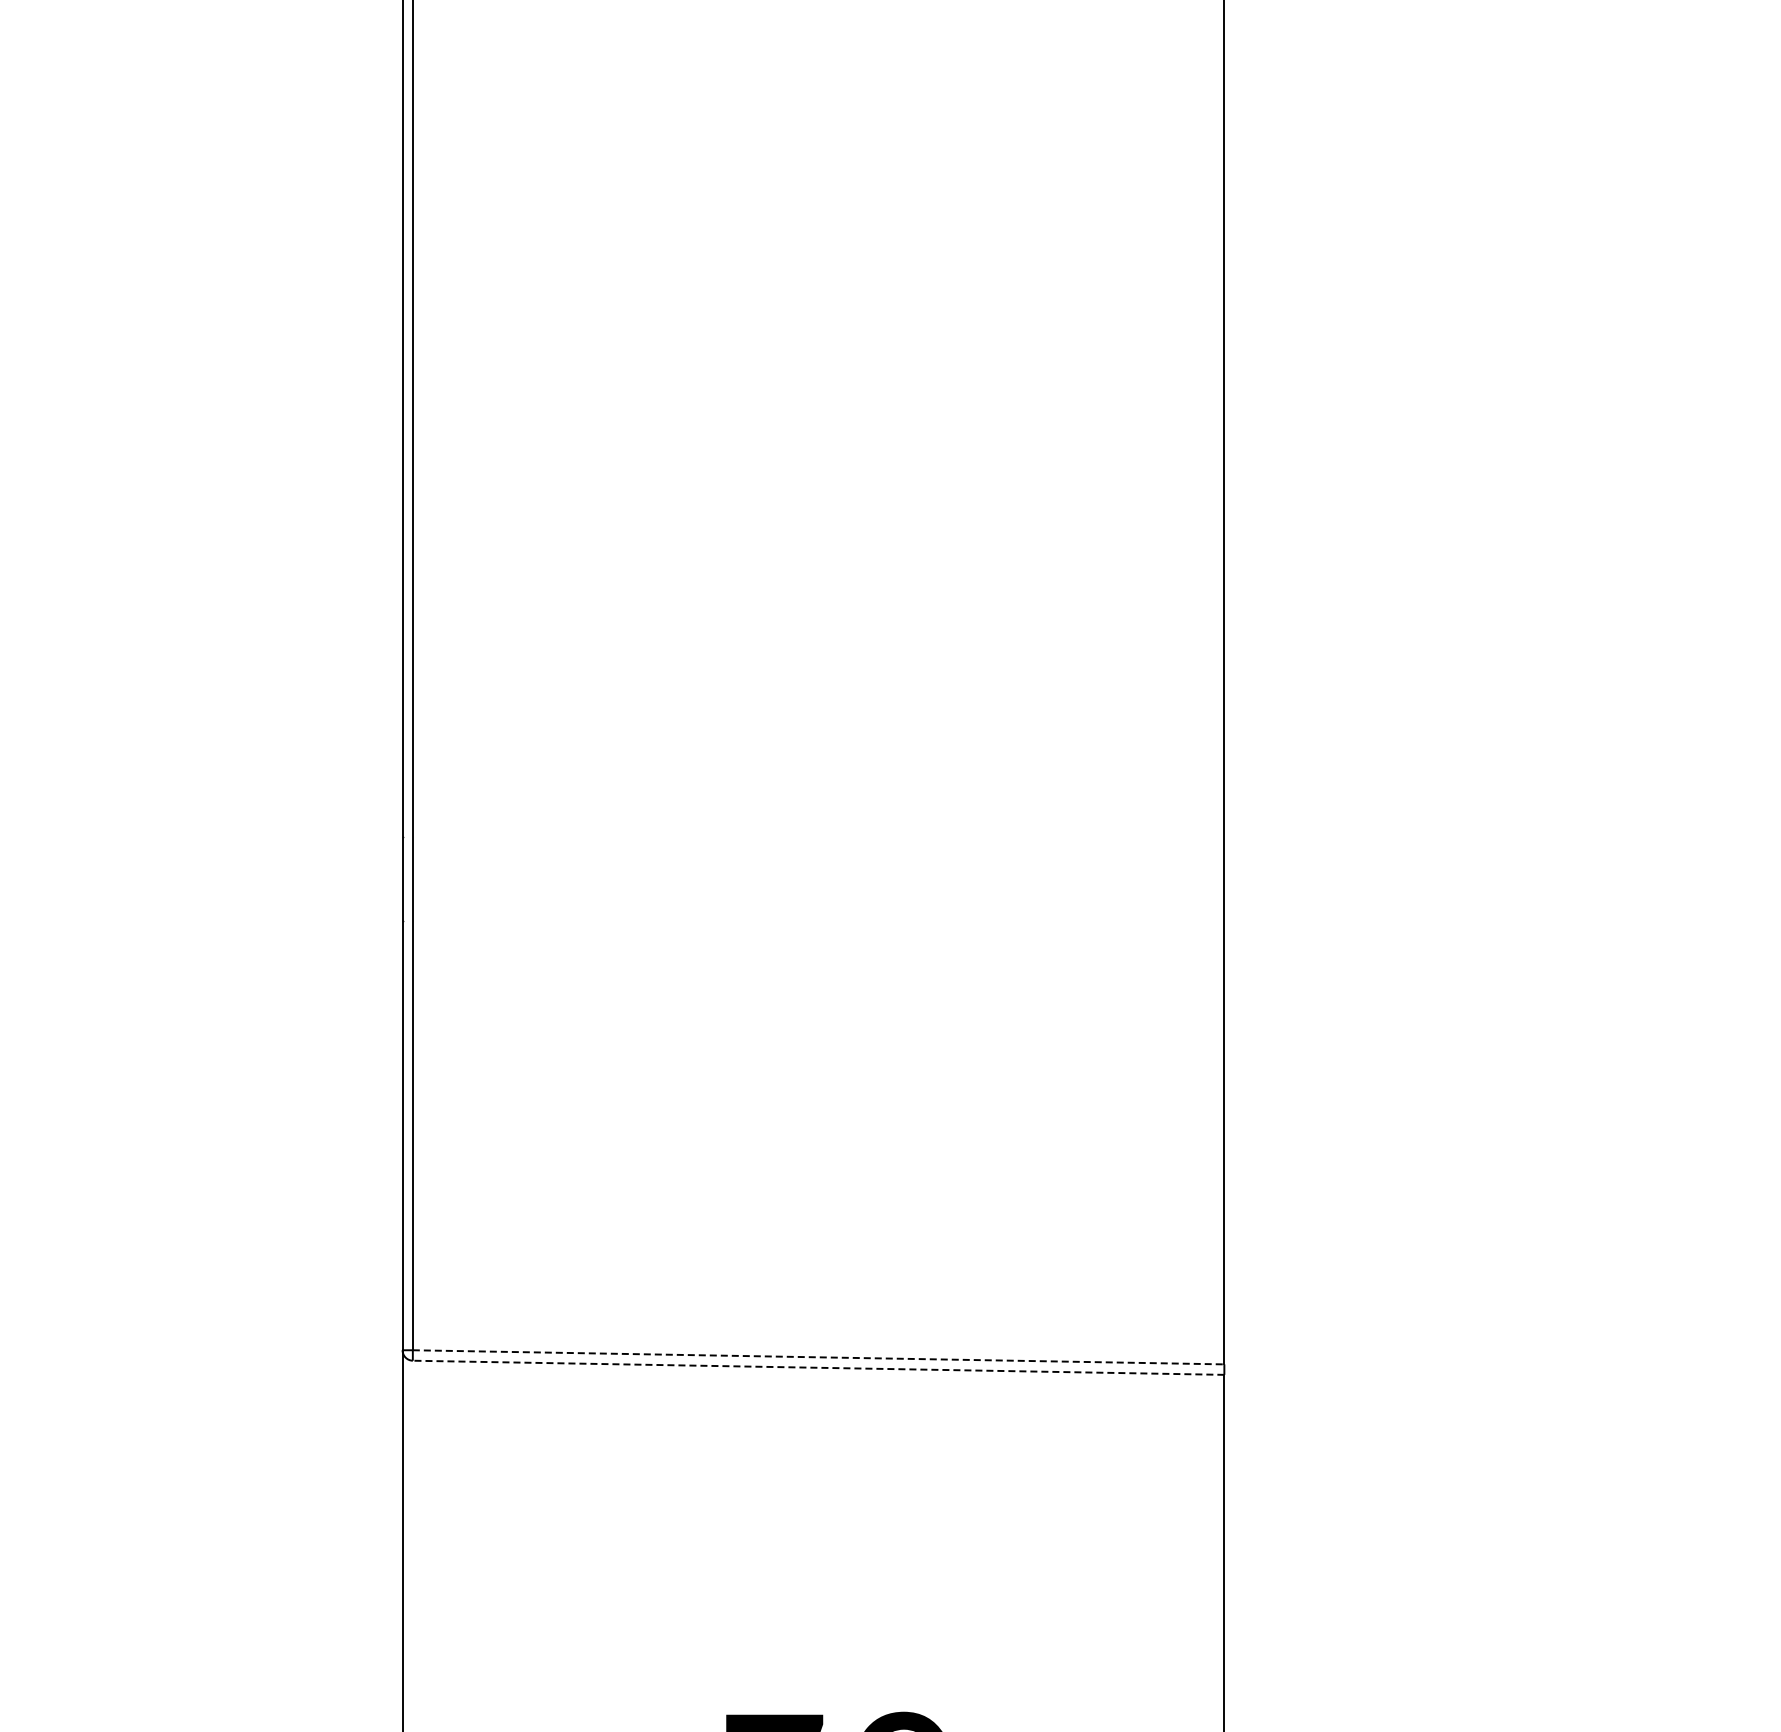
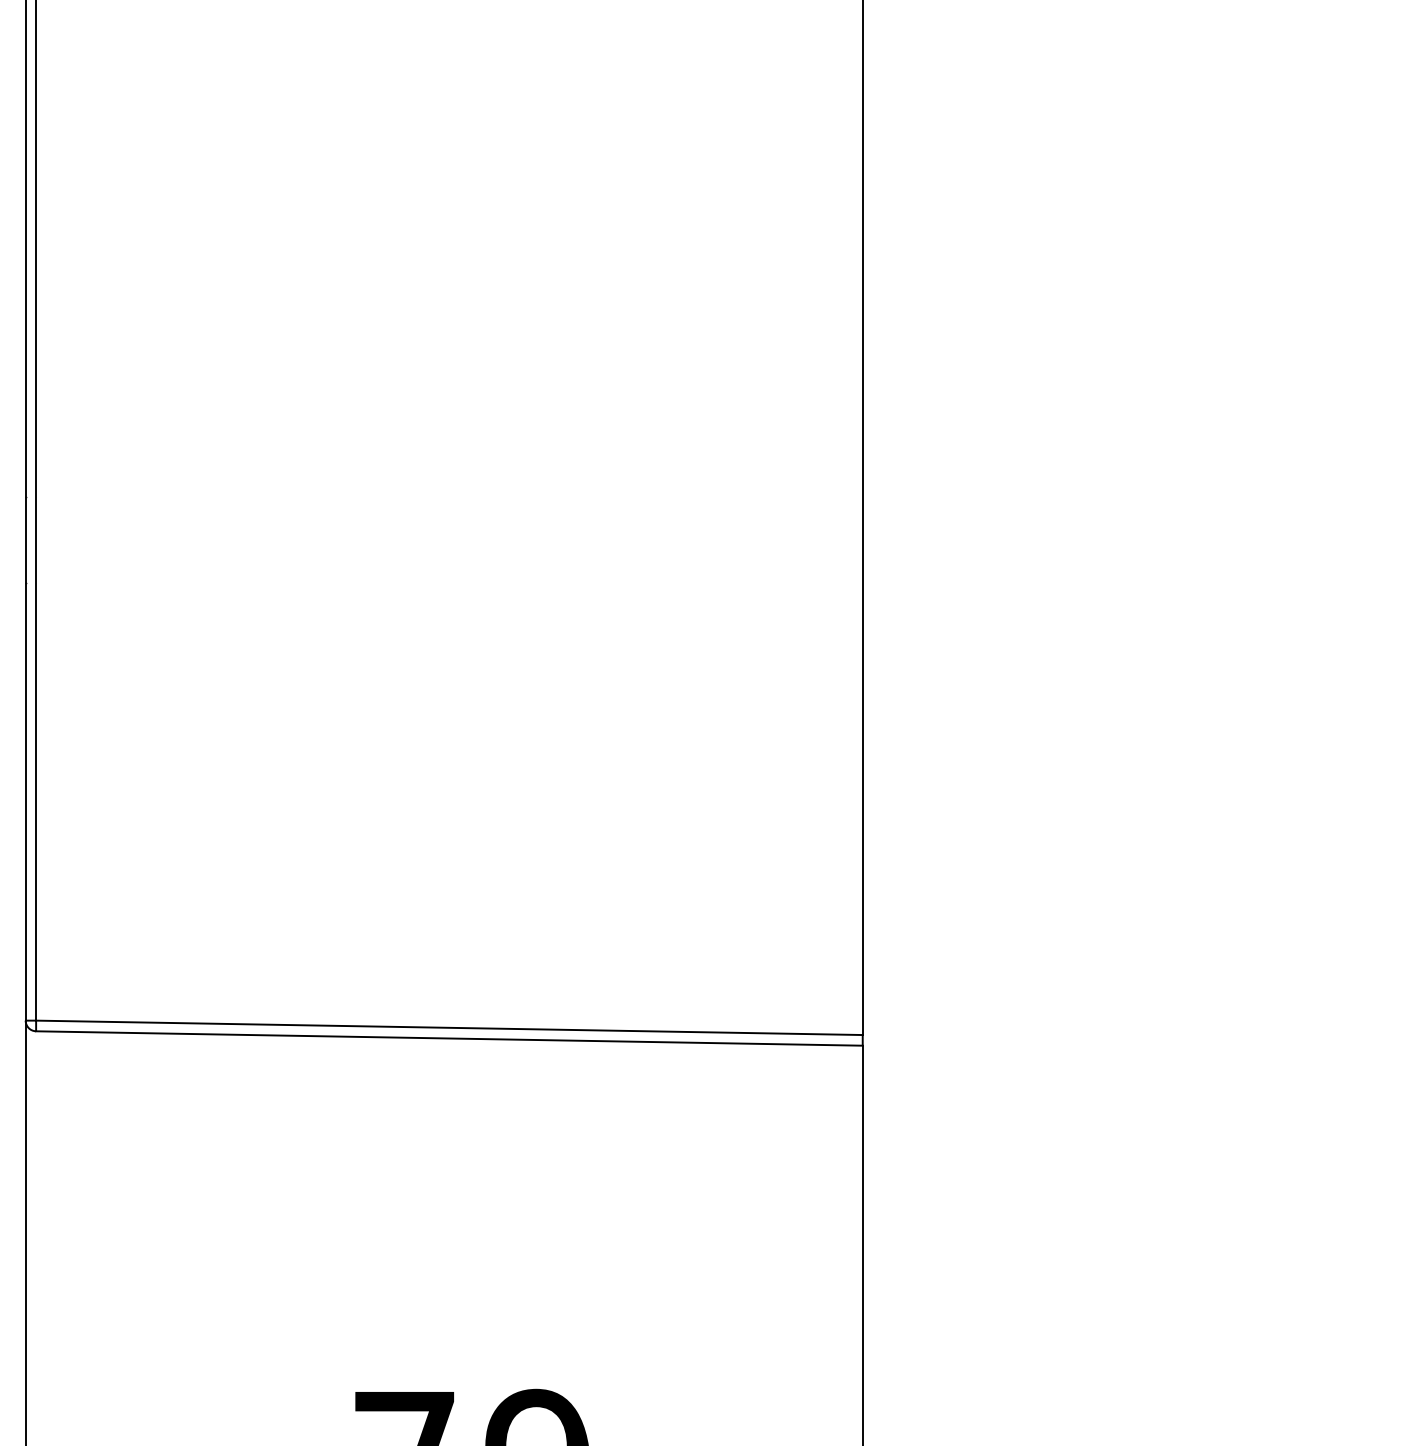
line: (818, 1357) -> (449, 1028), dashed -> solid
line: (818, 1367) -> (449, 1038), dashed -> solid

